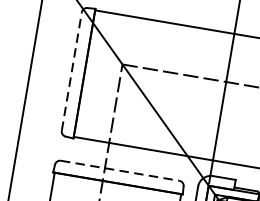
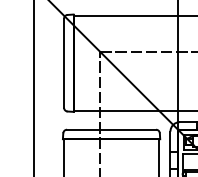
line: (72, 70) -> (64, 62), dashed -> solid
line: (121, 170) -> (112, 129), dashed -> solid

